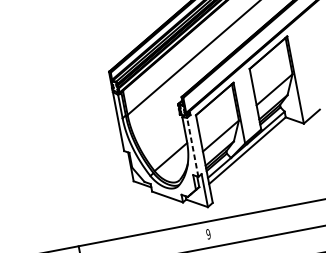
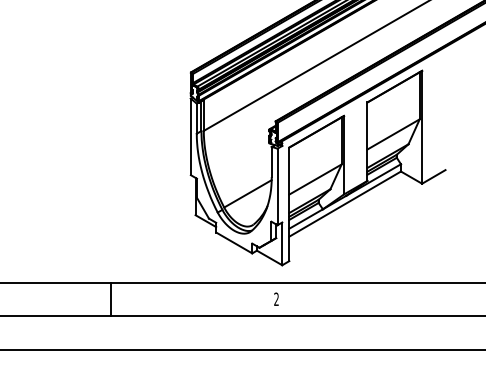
line: (192, 147) -> (277, 186), dashed -> solid
text: (208, 234) -> (276, 299), 9 -> 2

